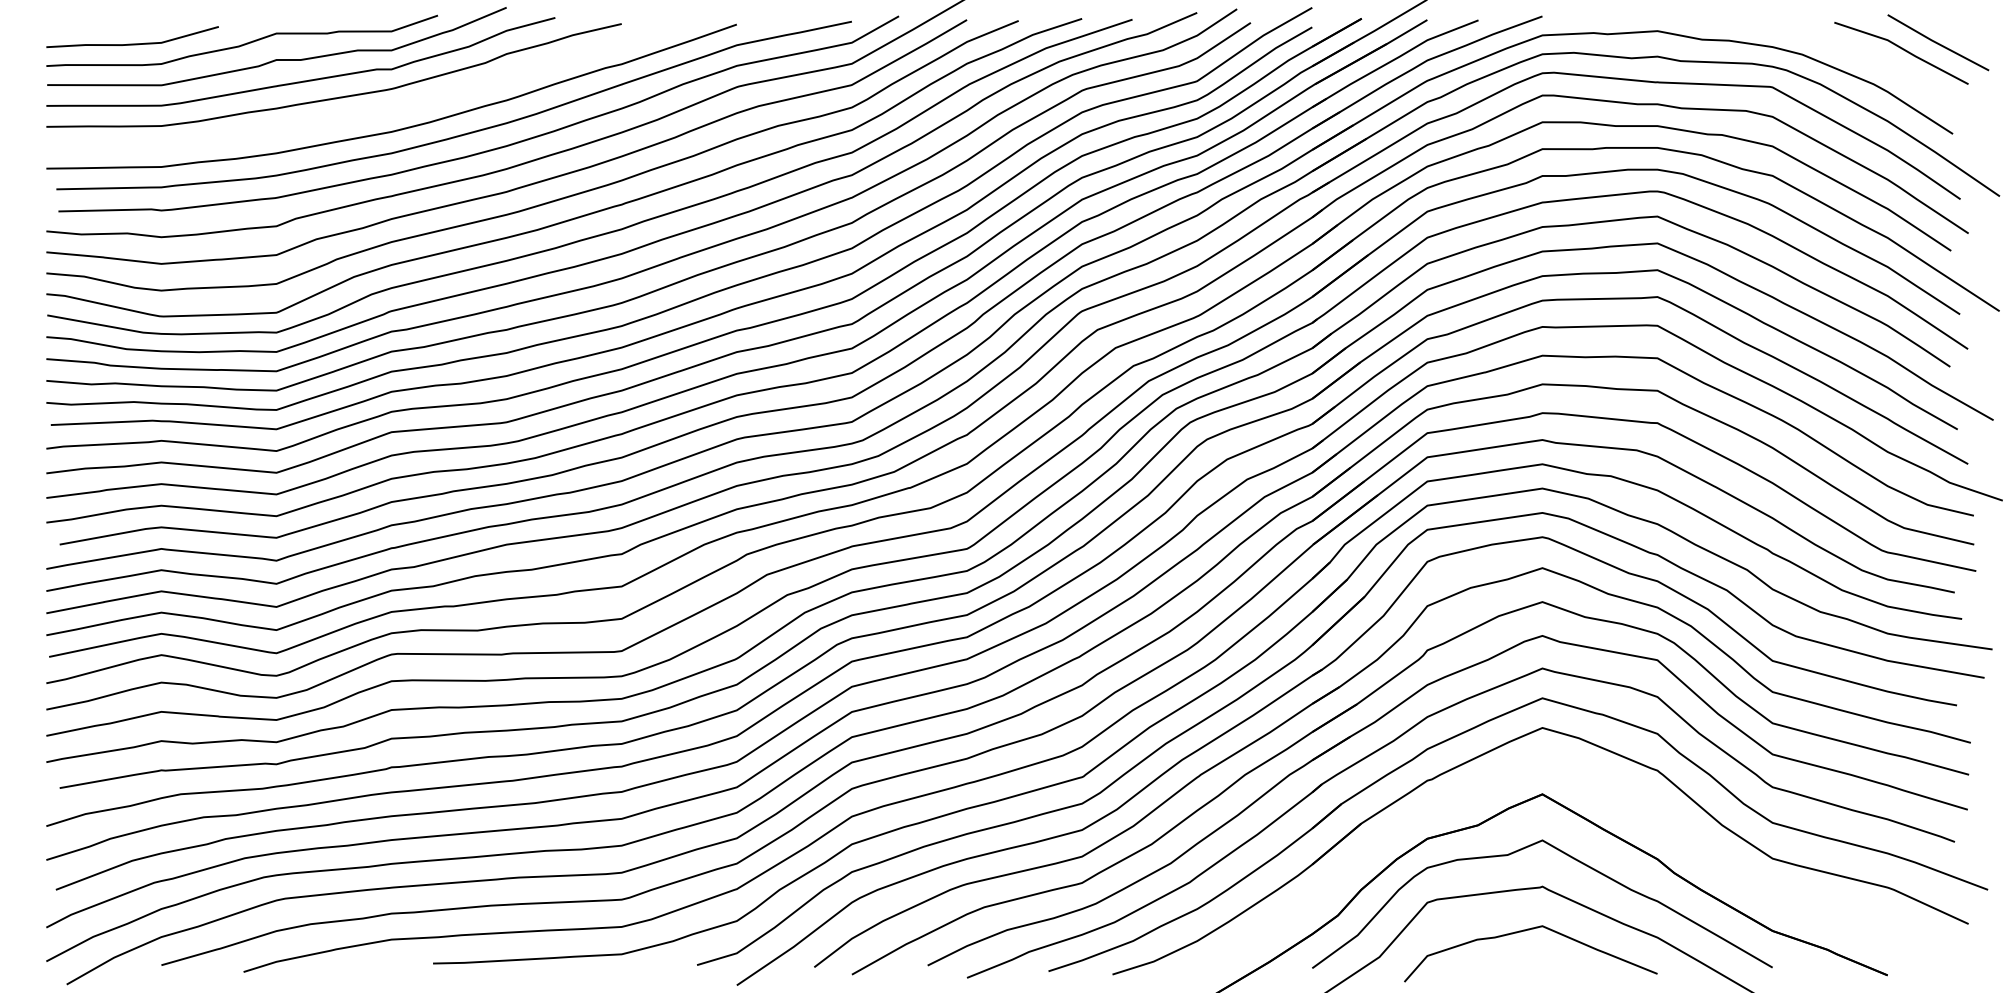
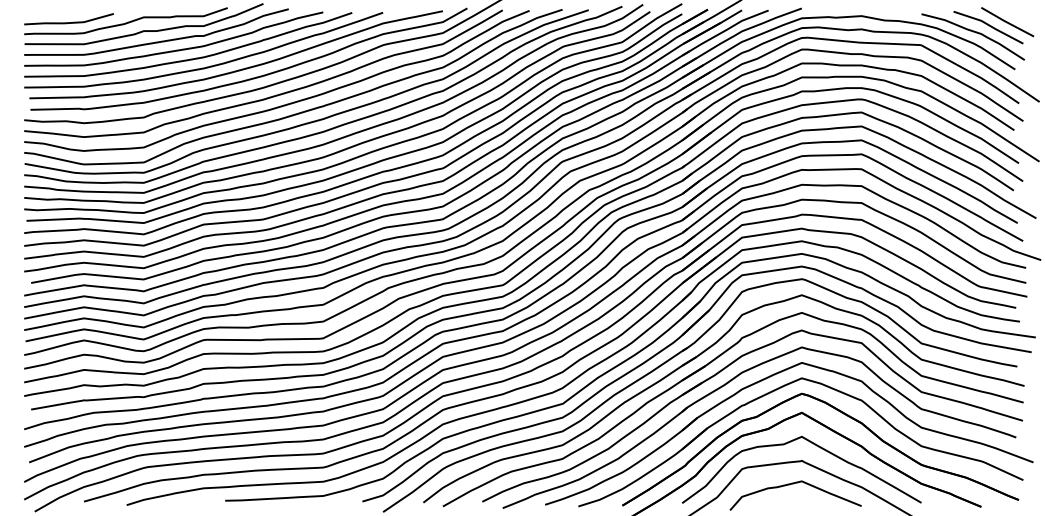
curve: (1872, 62) -> (973, 32), added
curve: (366, 112) -> (190, 58), added
part: (1618, 795) -> (841, 413), added

